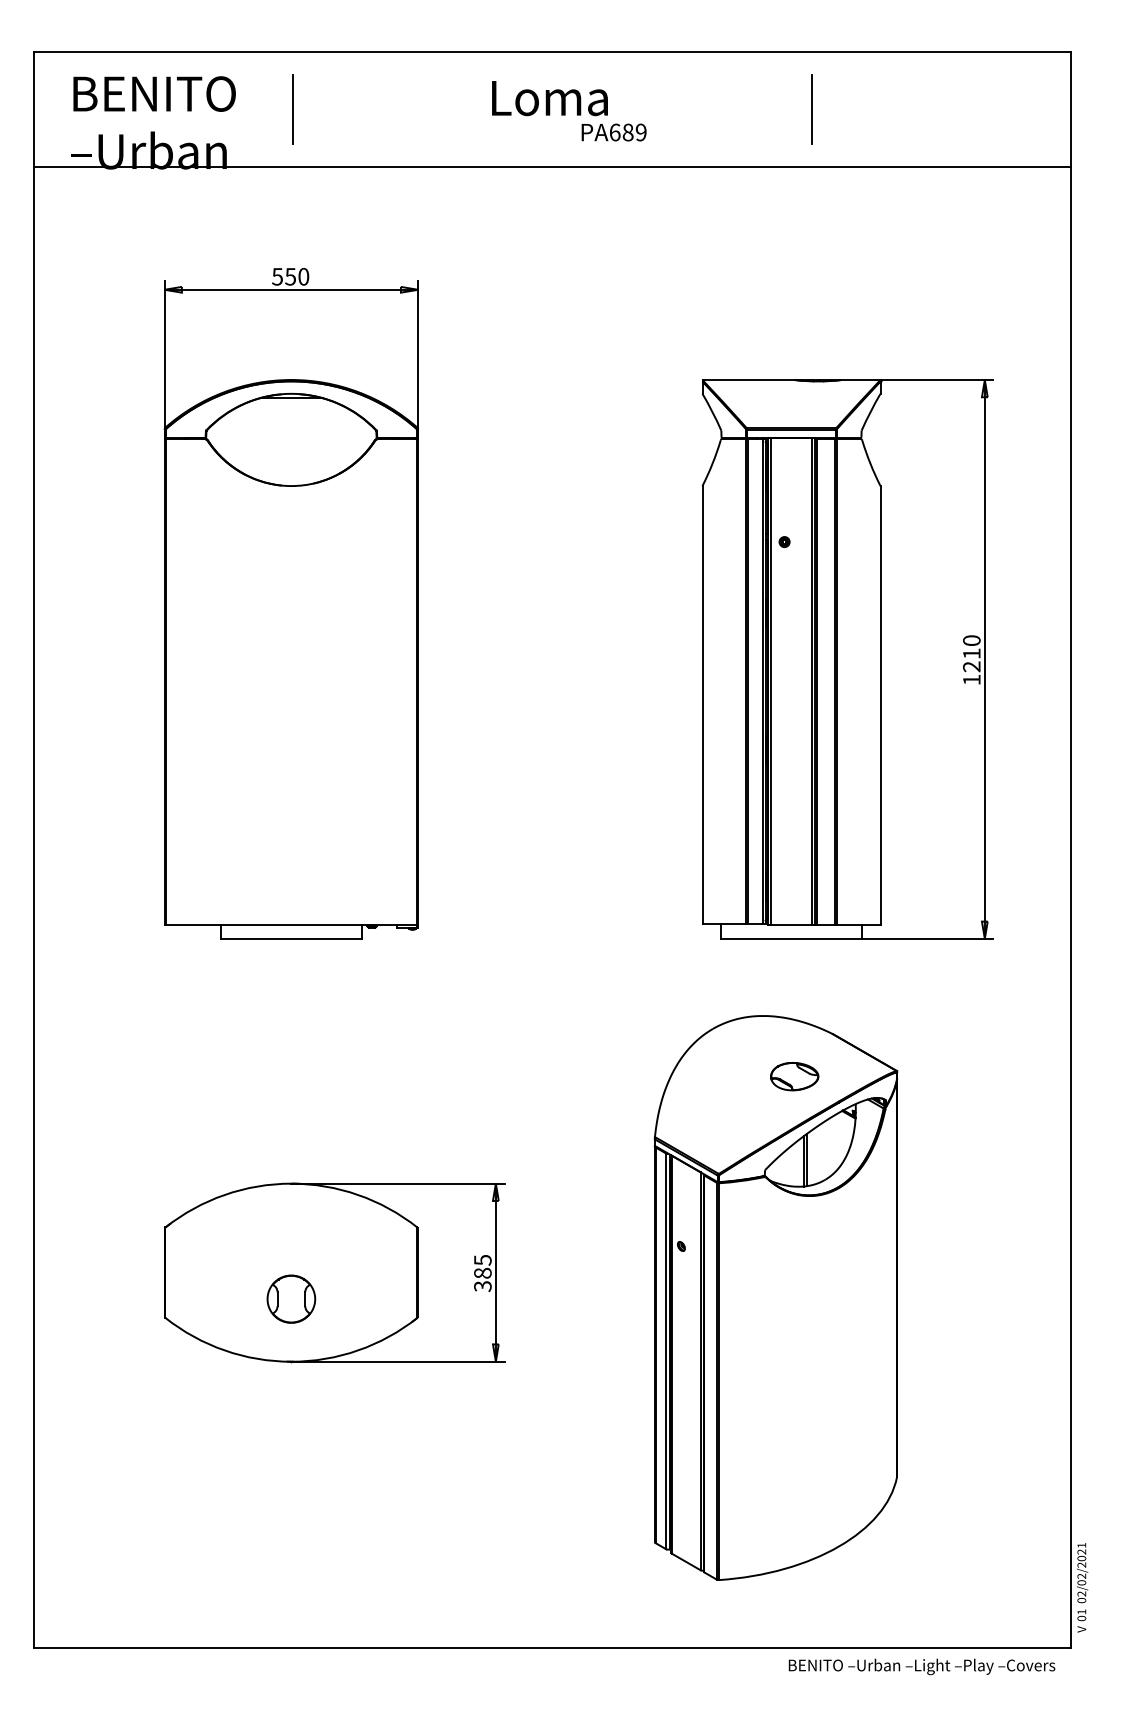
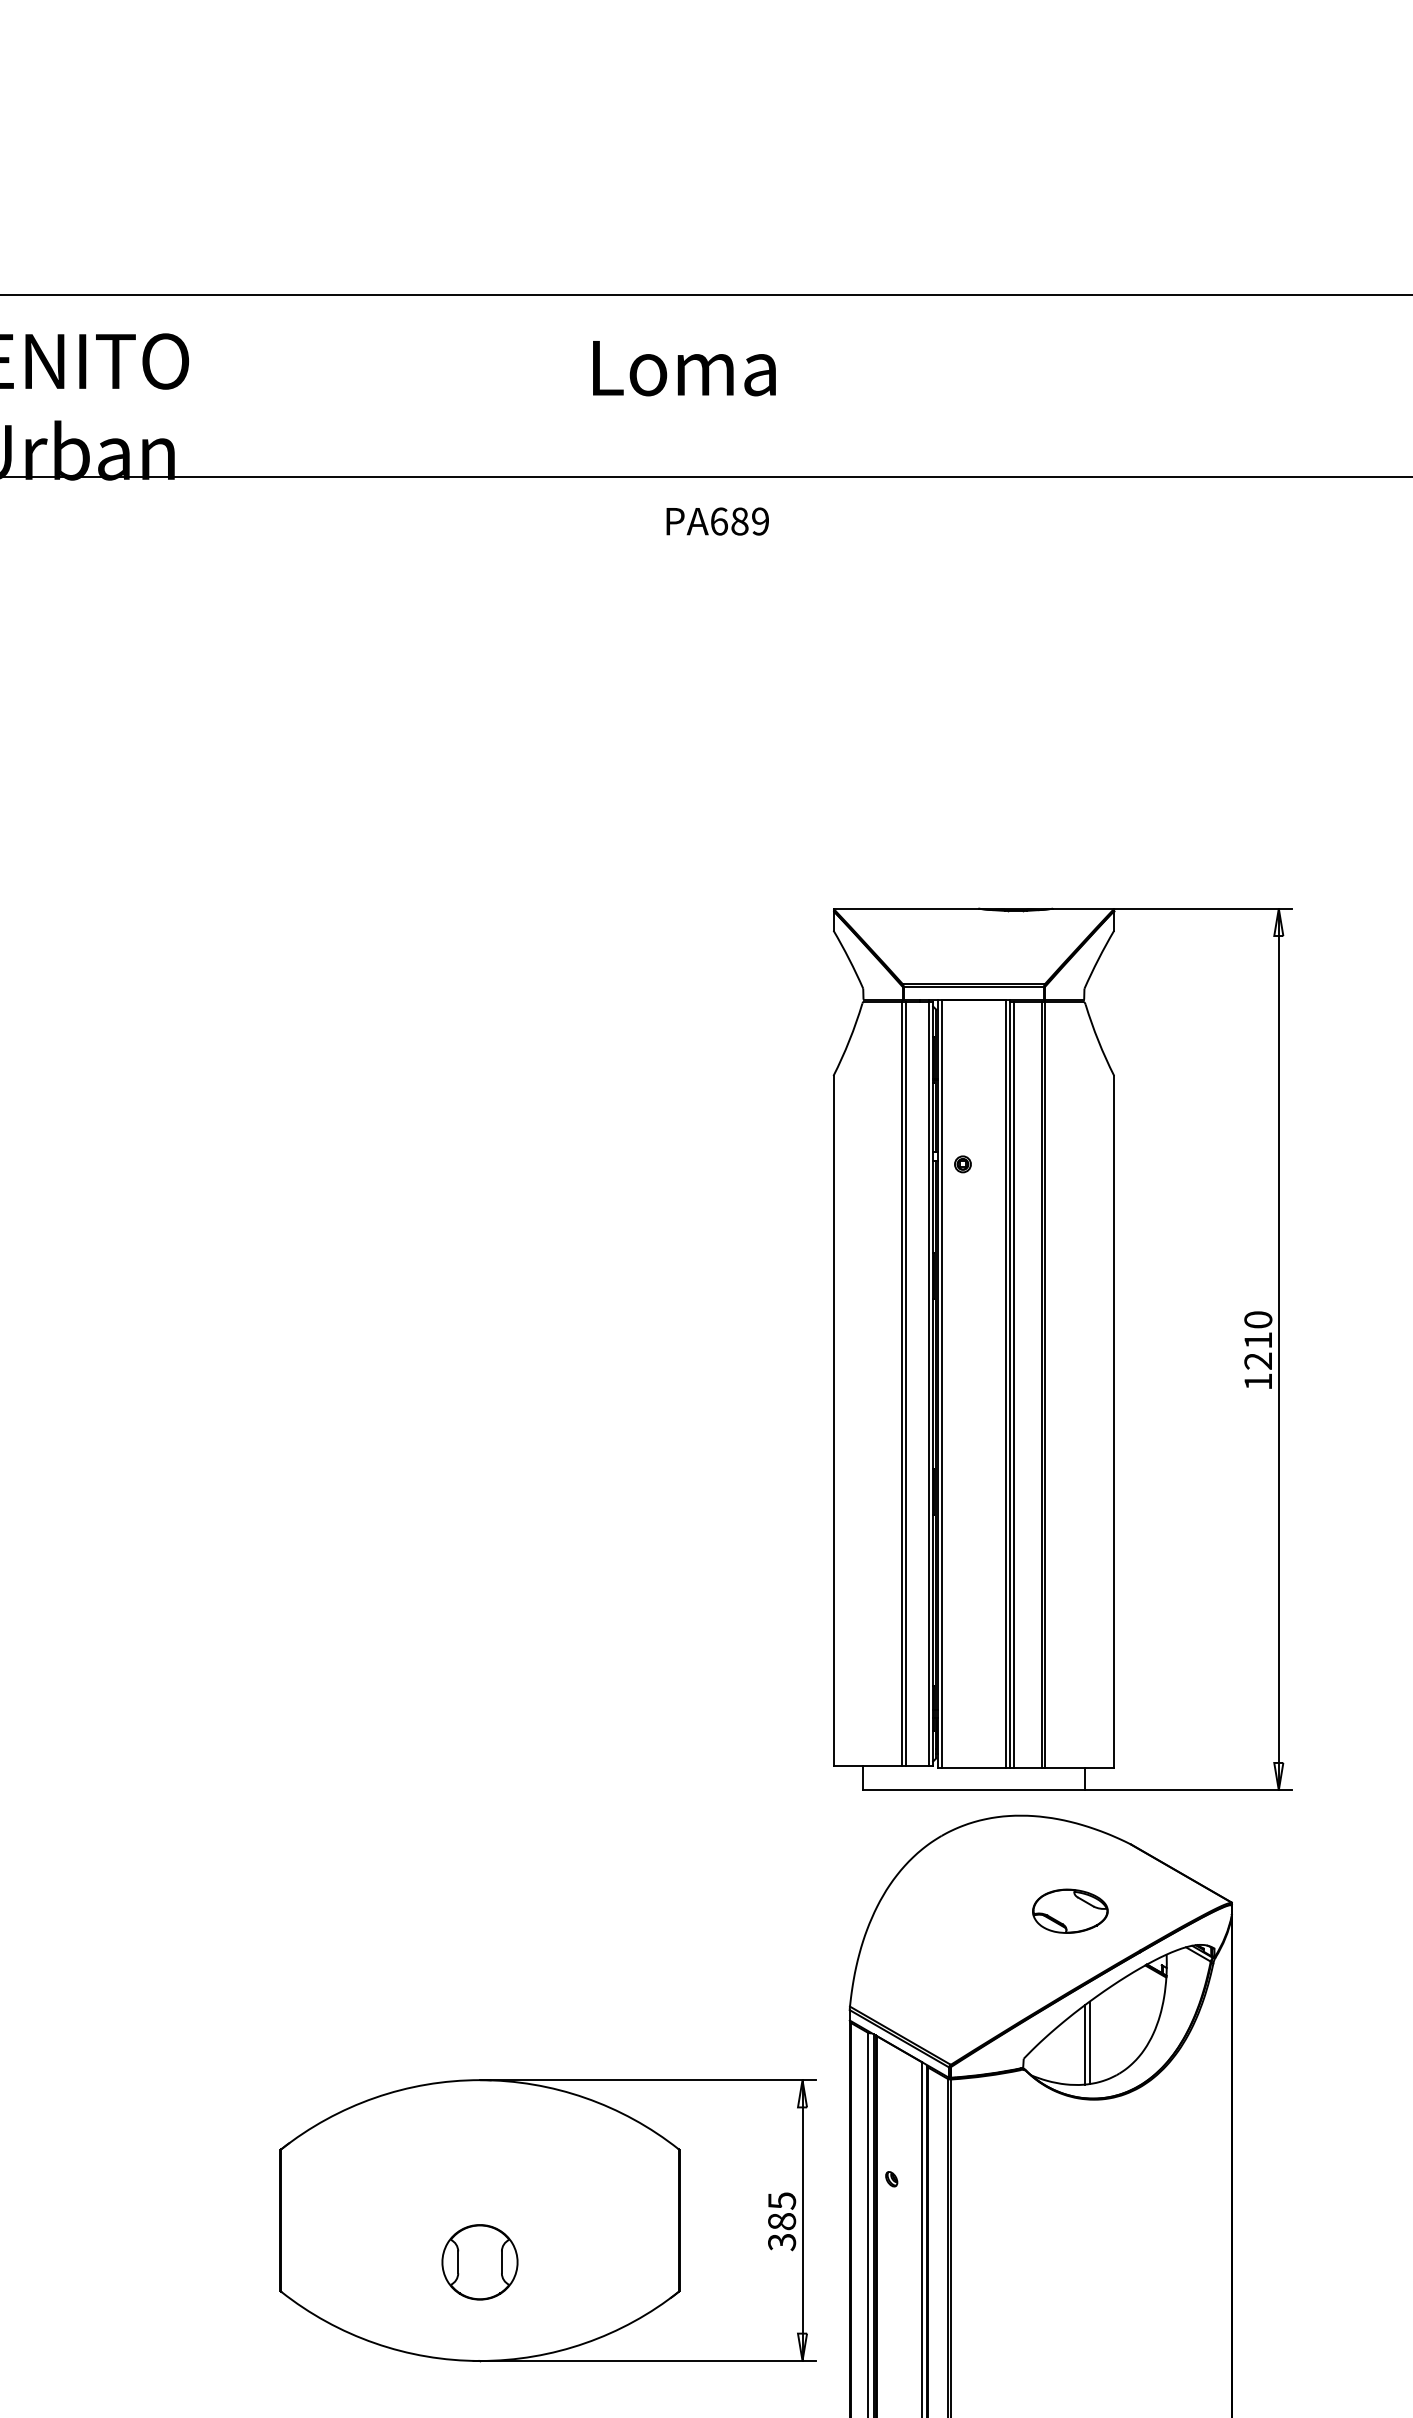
line: (293, 109) -> (279, 385), removed
line: (811, 109) -> (1096, 385), removed
text: (613, 132) -> (716, 521), moved
part: (290, 603) -> (275, 1165), removed
part: (847, 659) -> (1062, 1349), moved
part: (334, 1272) -> (547, 2220), moved

